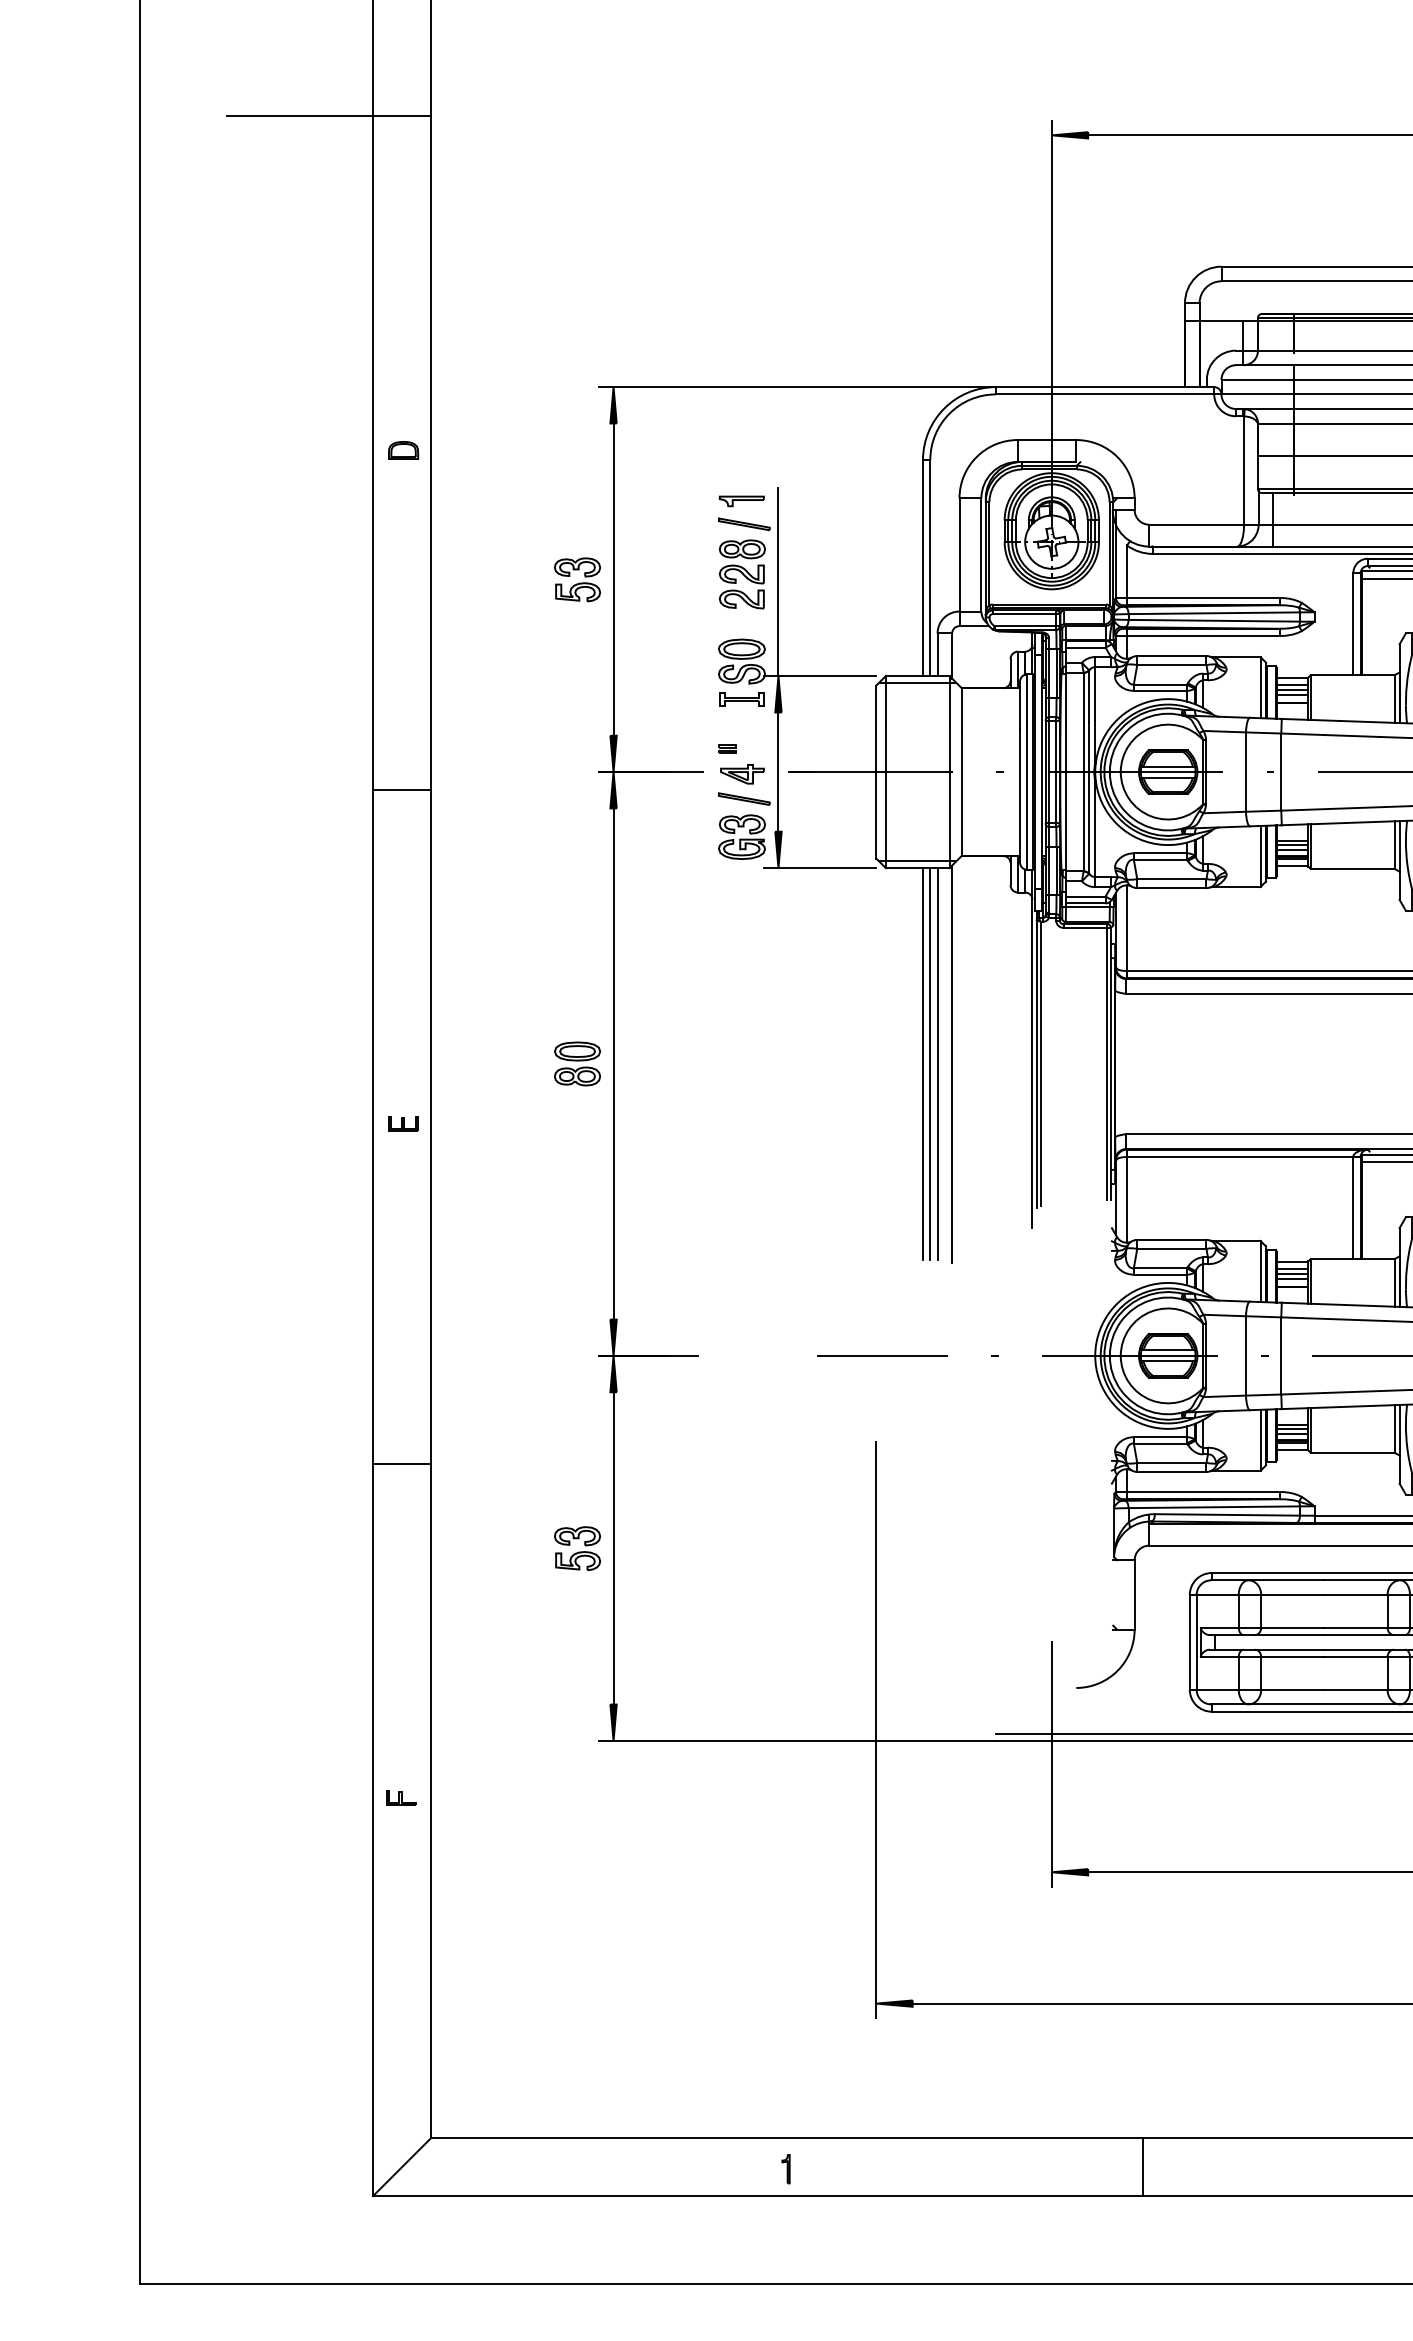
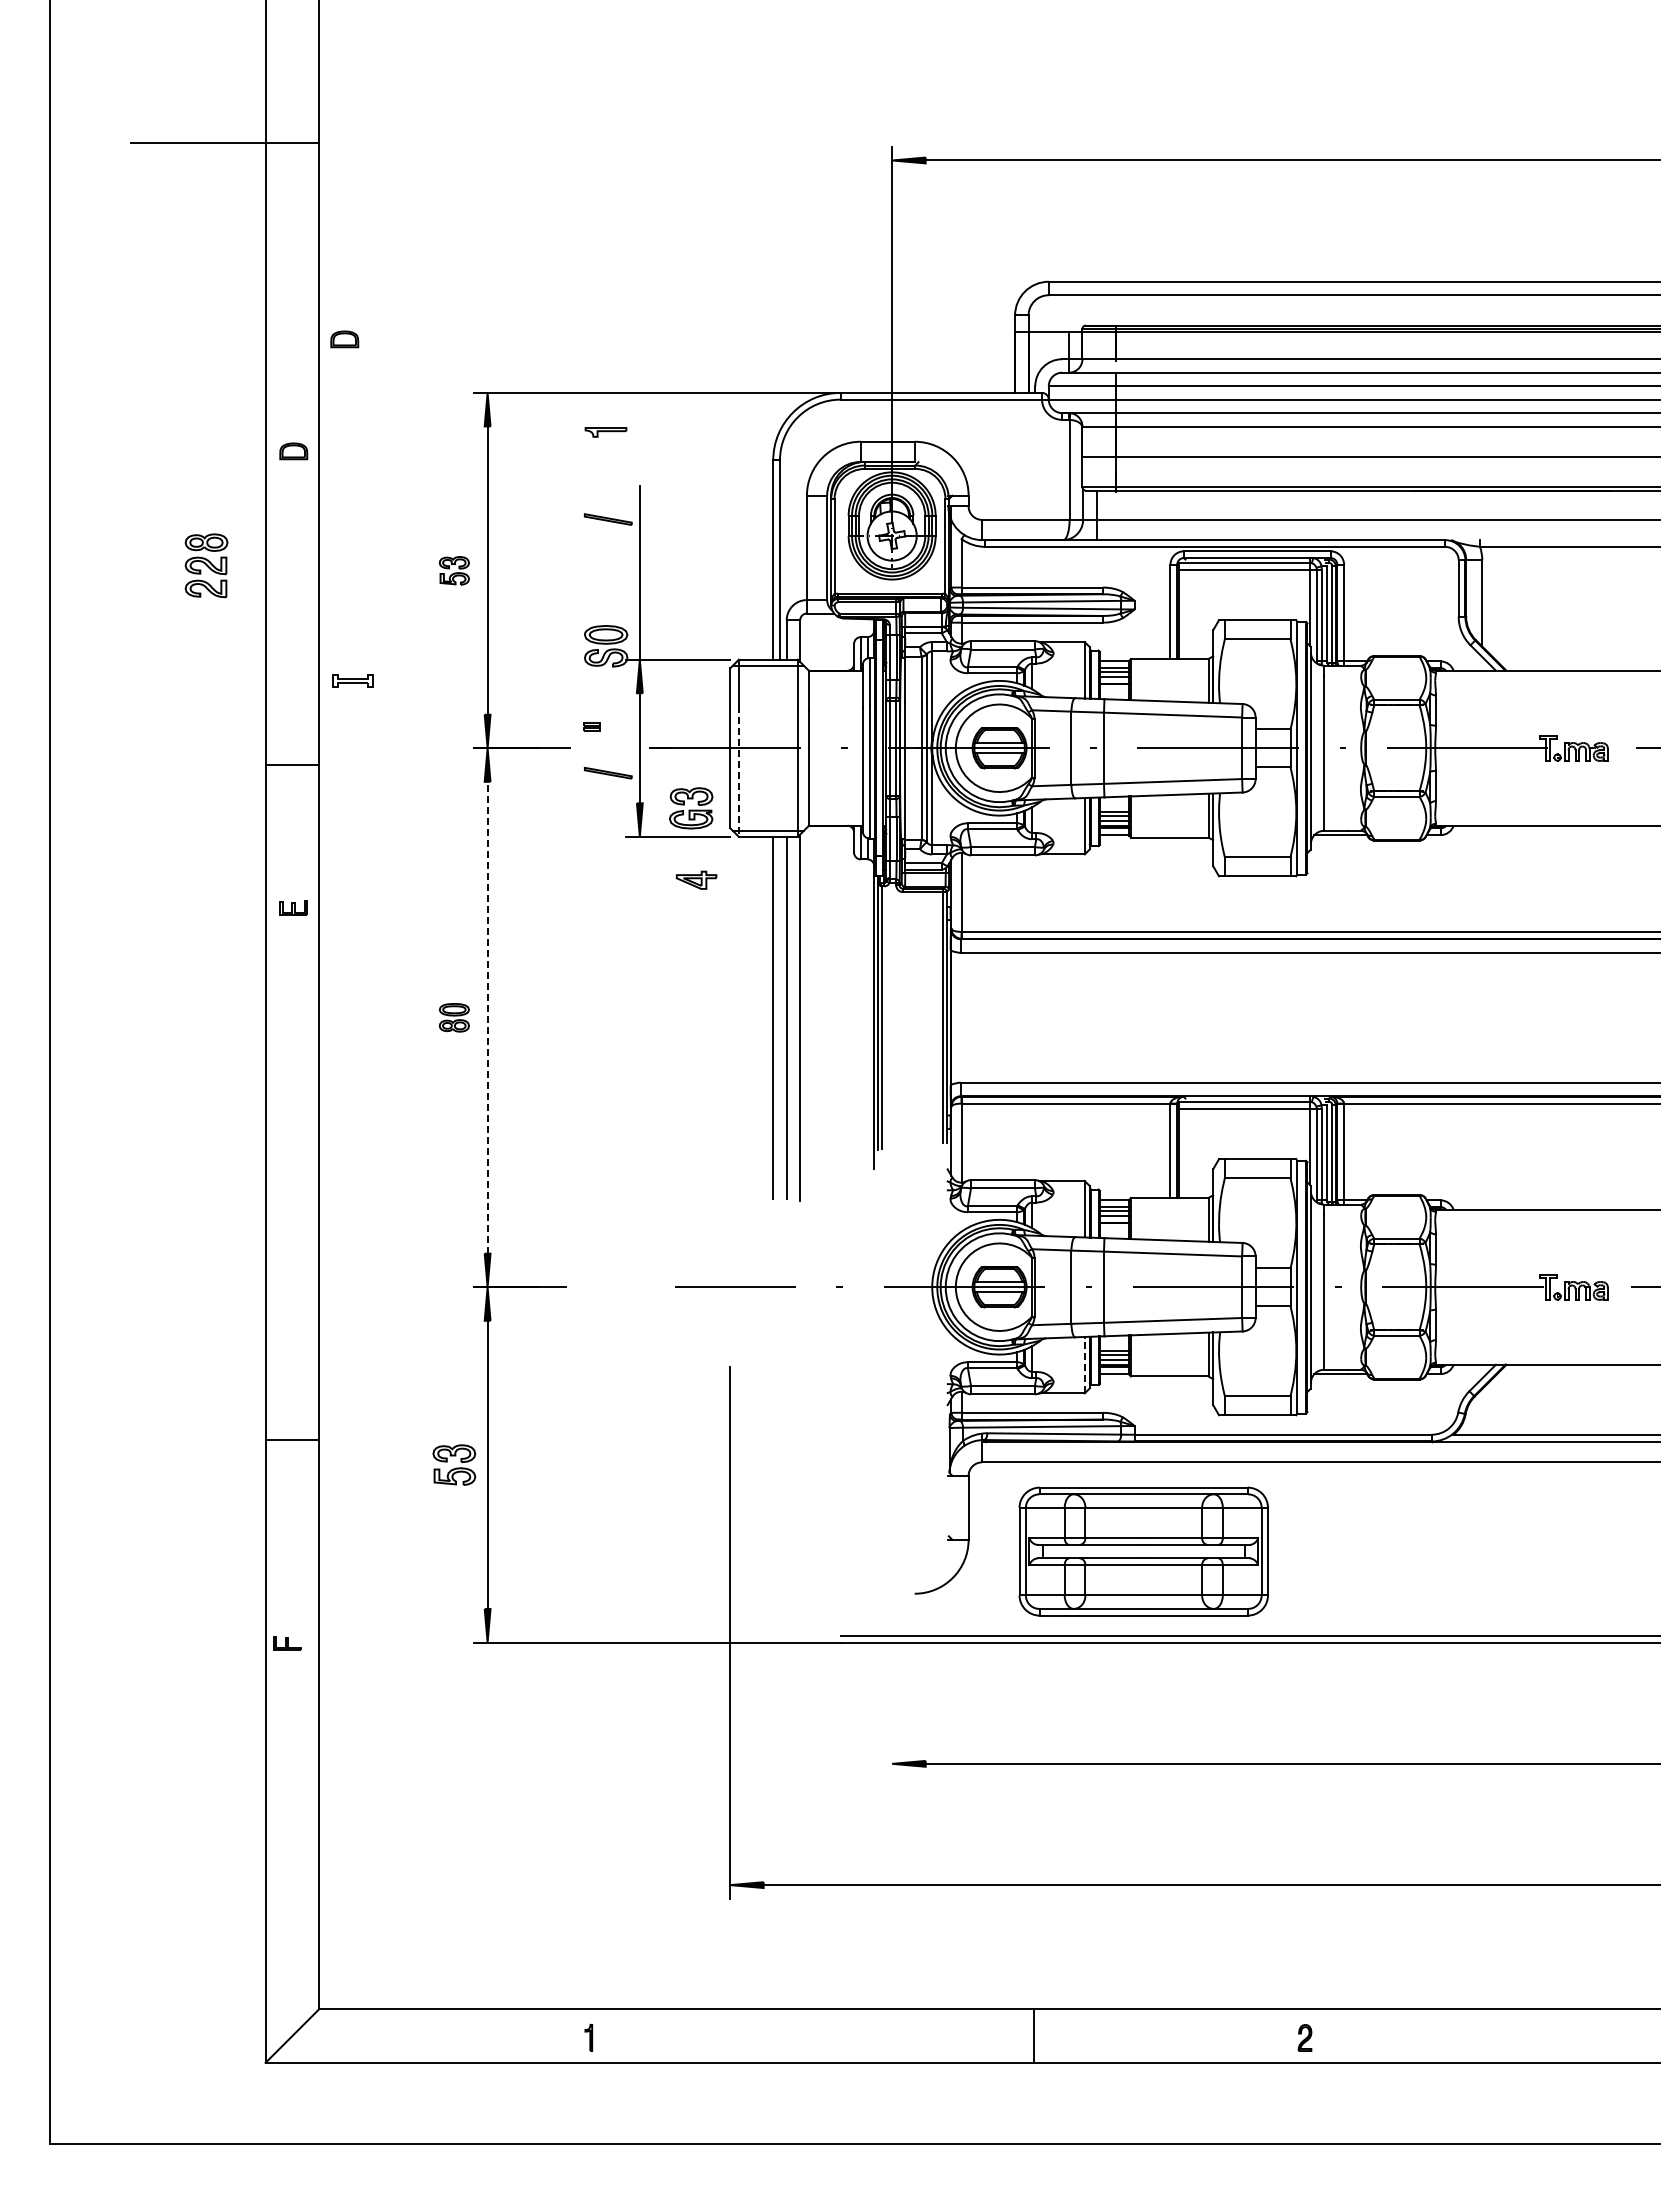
part: (458, 329) -> (344, 339), added
part: (741, 501) -> (605, 432), moved
part: (742, 574) -> (206, 565), moved
part: (577, 579) -> (454, 570), size x0.7
part: (741, 698) -> (352, 680), moved
part: (742, 773) -> (696, 879), moved
line: (885, 797) -> (738, 771), solid -> dashed
part: (742, 837) -> (691, 808), moved
part: (577, 1063) -> (454, 1017), size x0.7
line: (613, 1063) -> (487, 1017), solid -> dashed
line: (929, 1063) -> (779, 1017), removed
part: (403, 1123) -> (293, 907), moved
line: (1260, 1440) -> (1084, 1365), solid -> dashed
line: (402, 1463) -> (292, 1439), moved
line: (1052, 1764) -> (892, 1664), removed
part: (401, 1798) -> (287, 1643), moved
line: (1143, 2166) -> (1034, 2035), moved
part: (785, 2168) -> (588, 2037), moved

